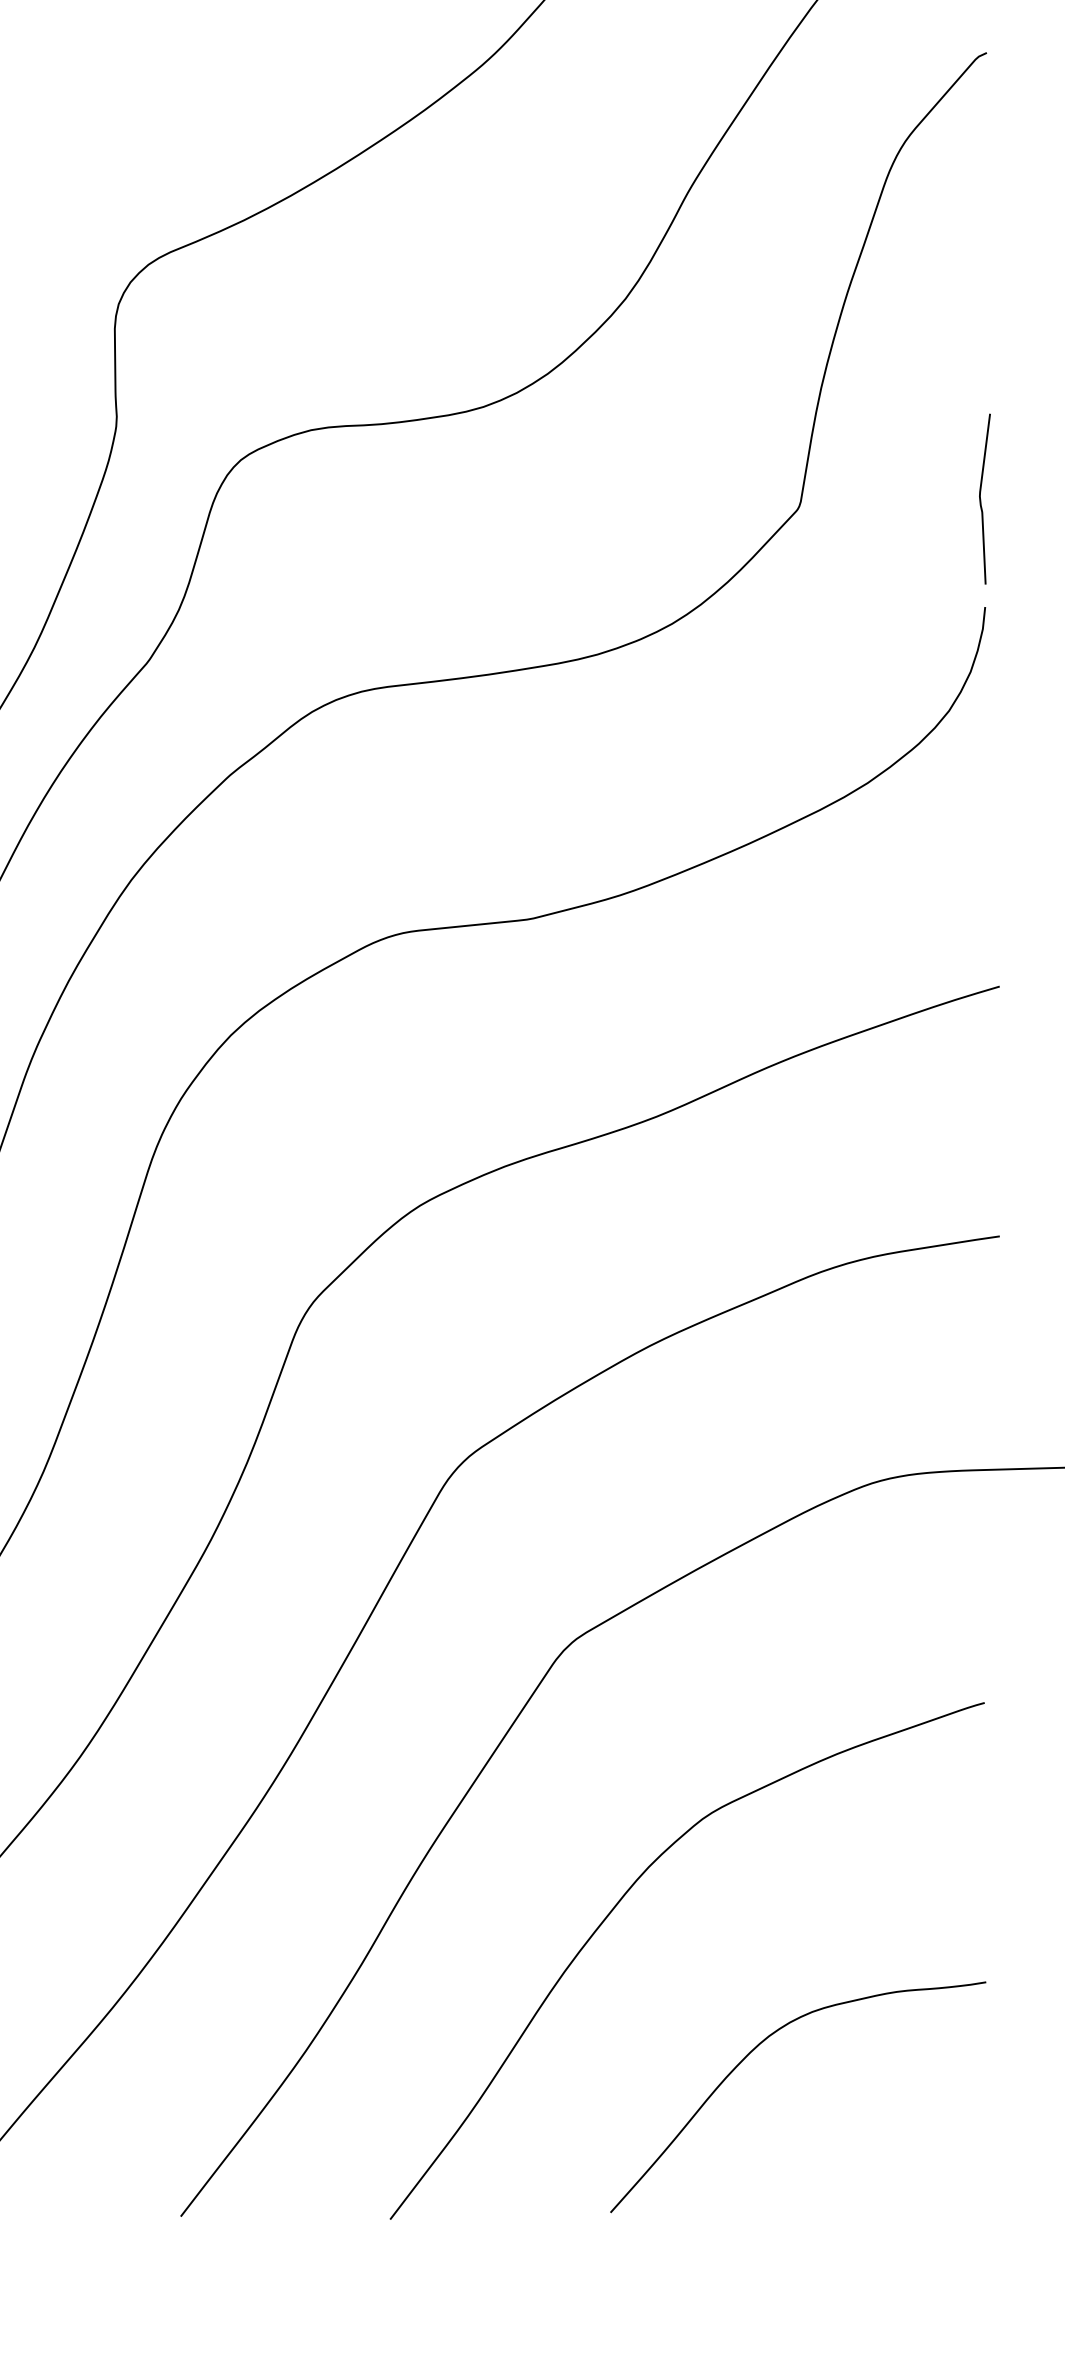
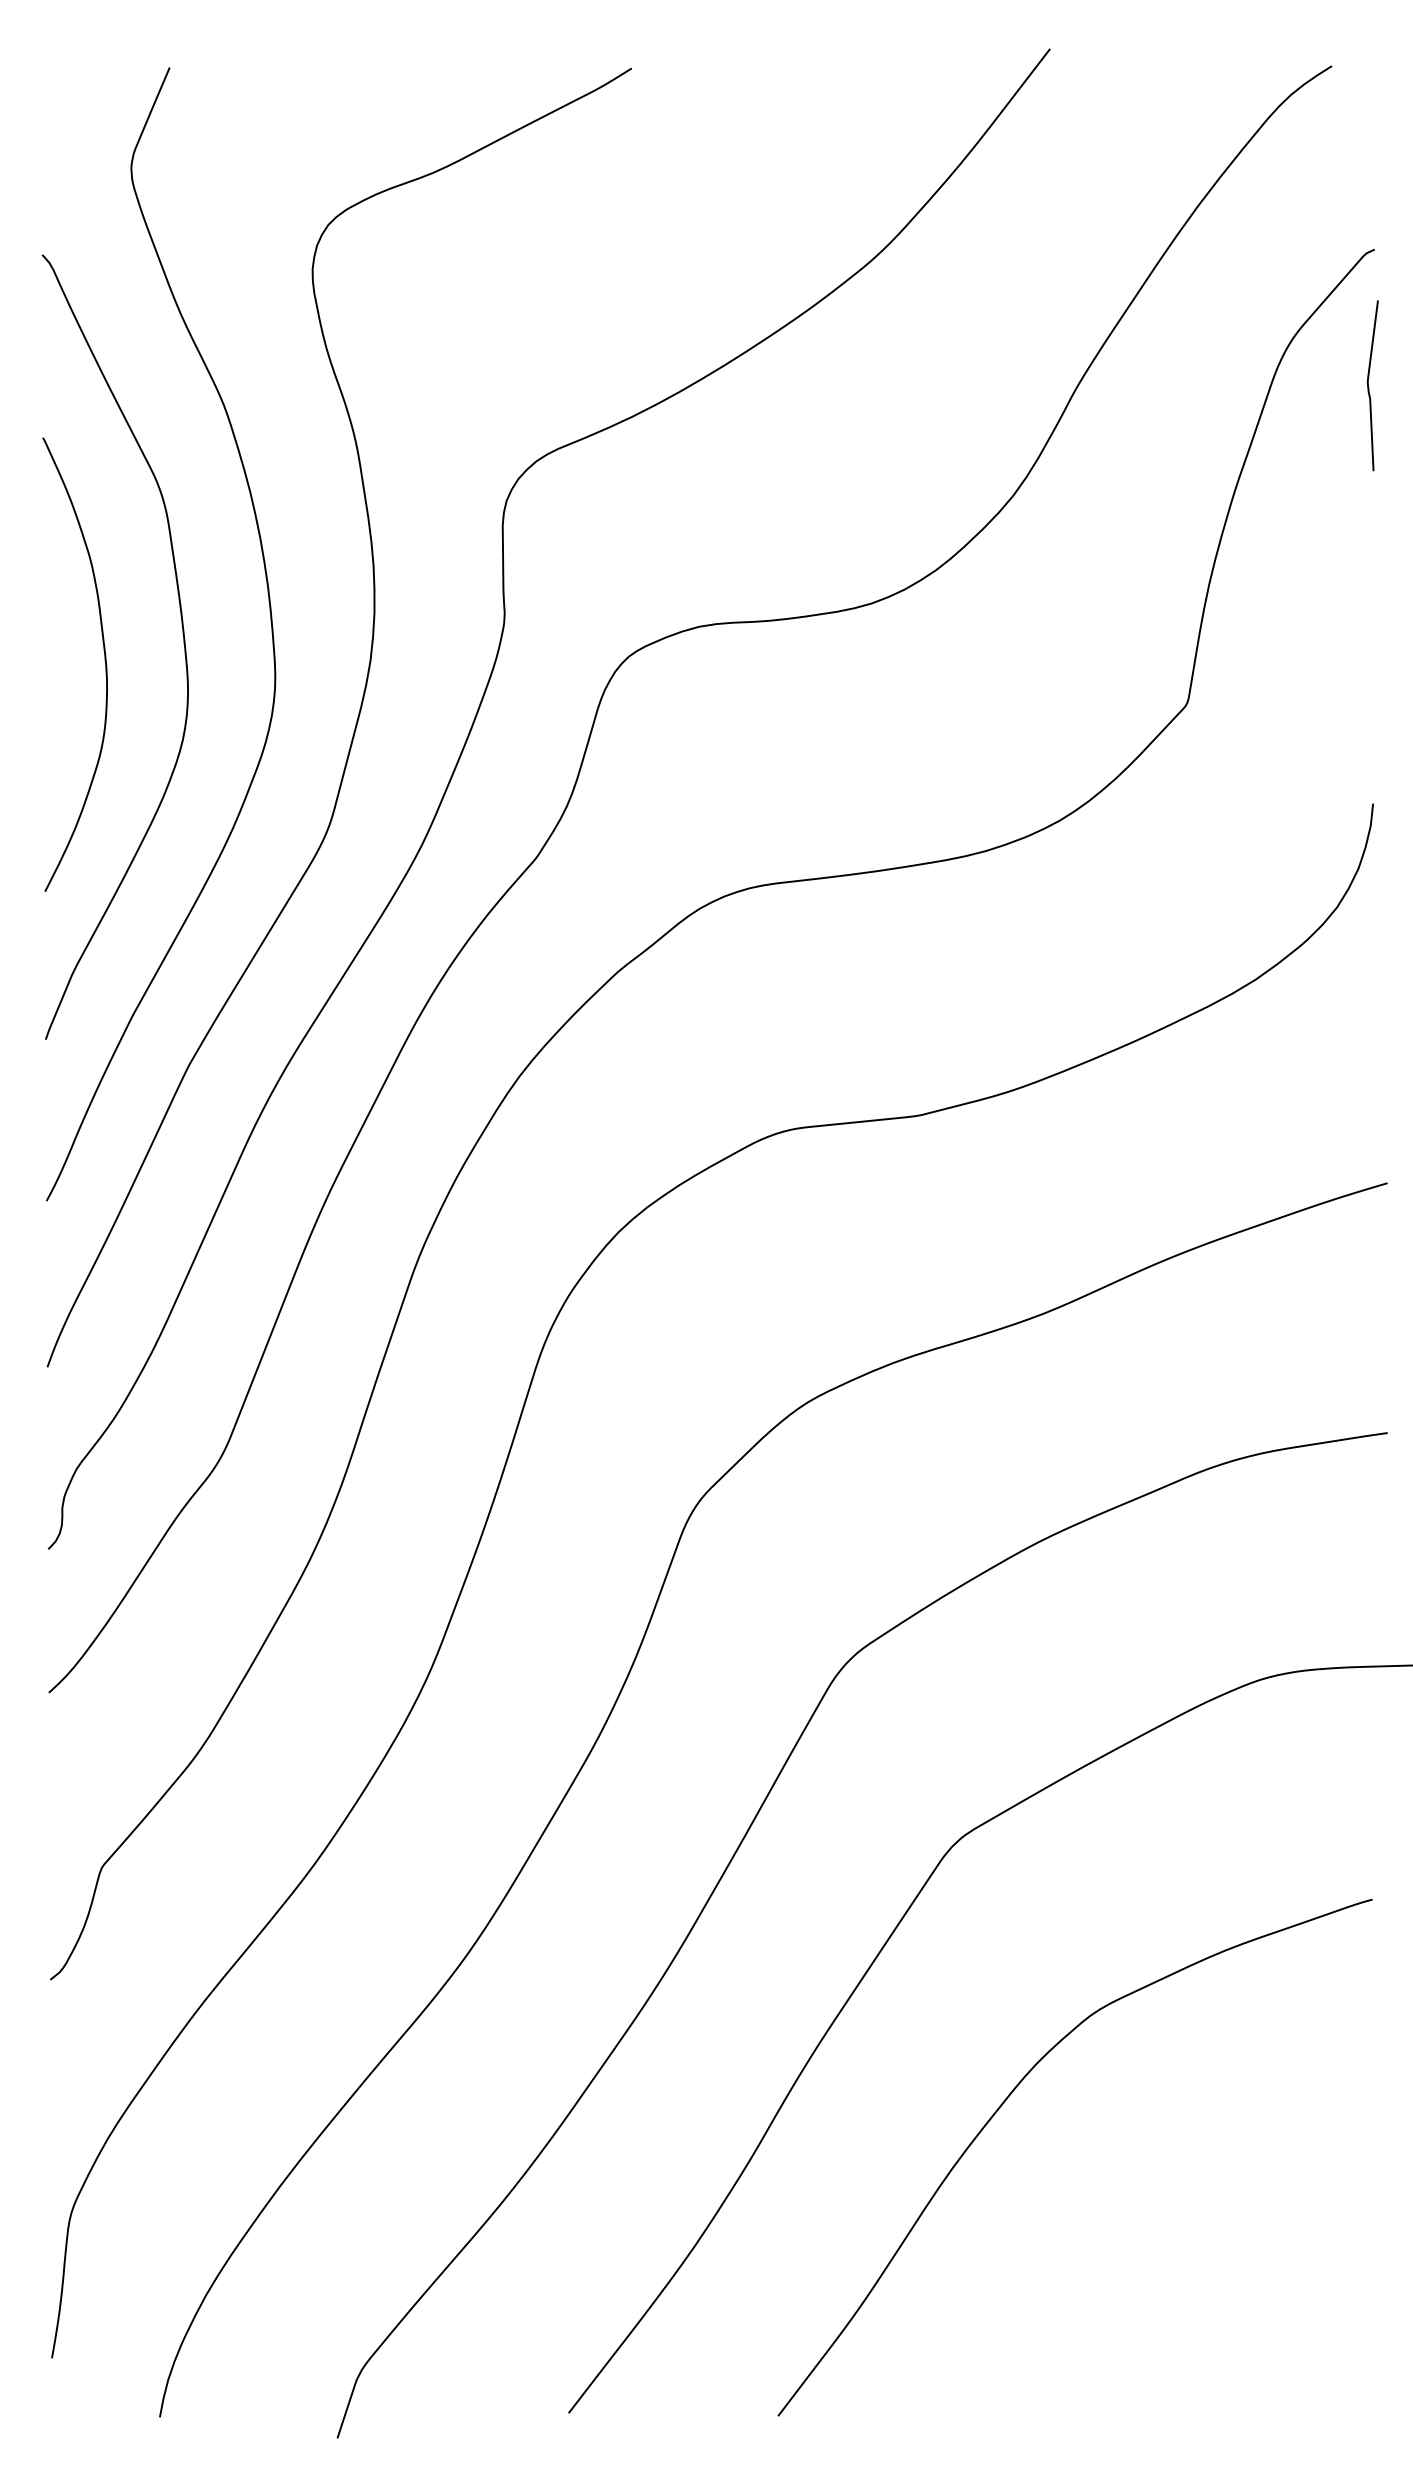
curve: (981, 500) -> (1369, 387), moved
curve: (753, 2050) -> (1141, 2247), removed

